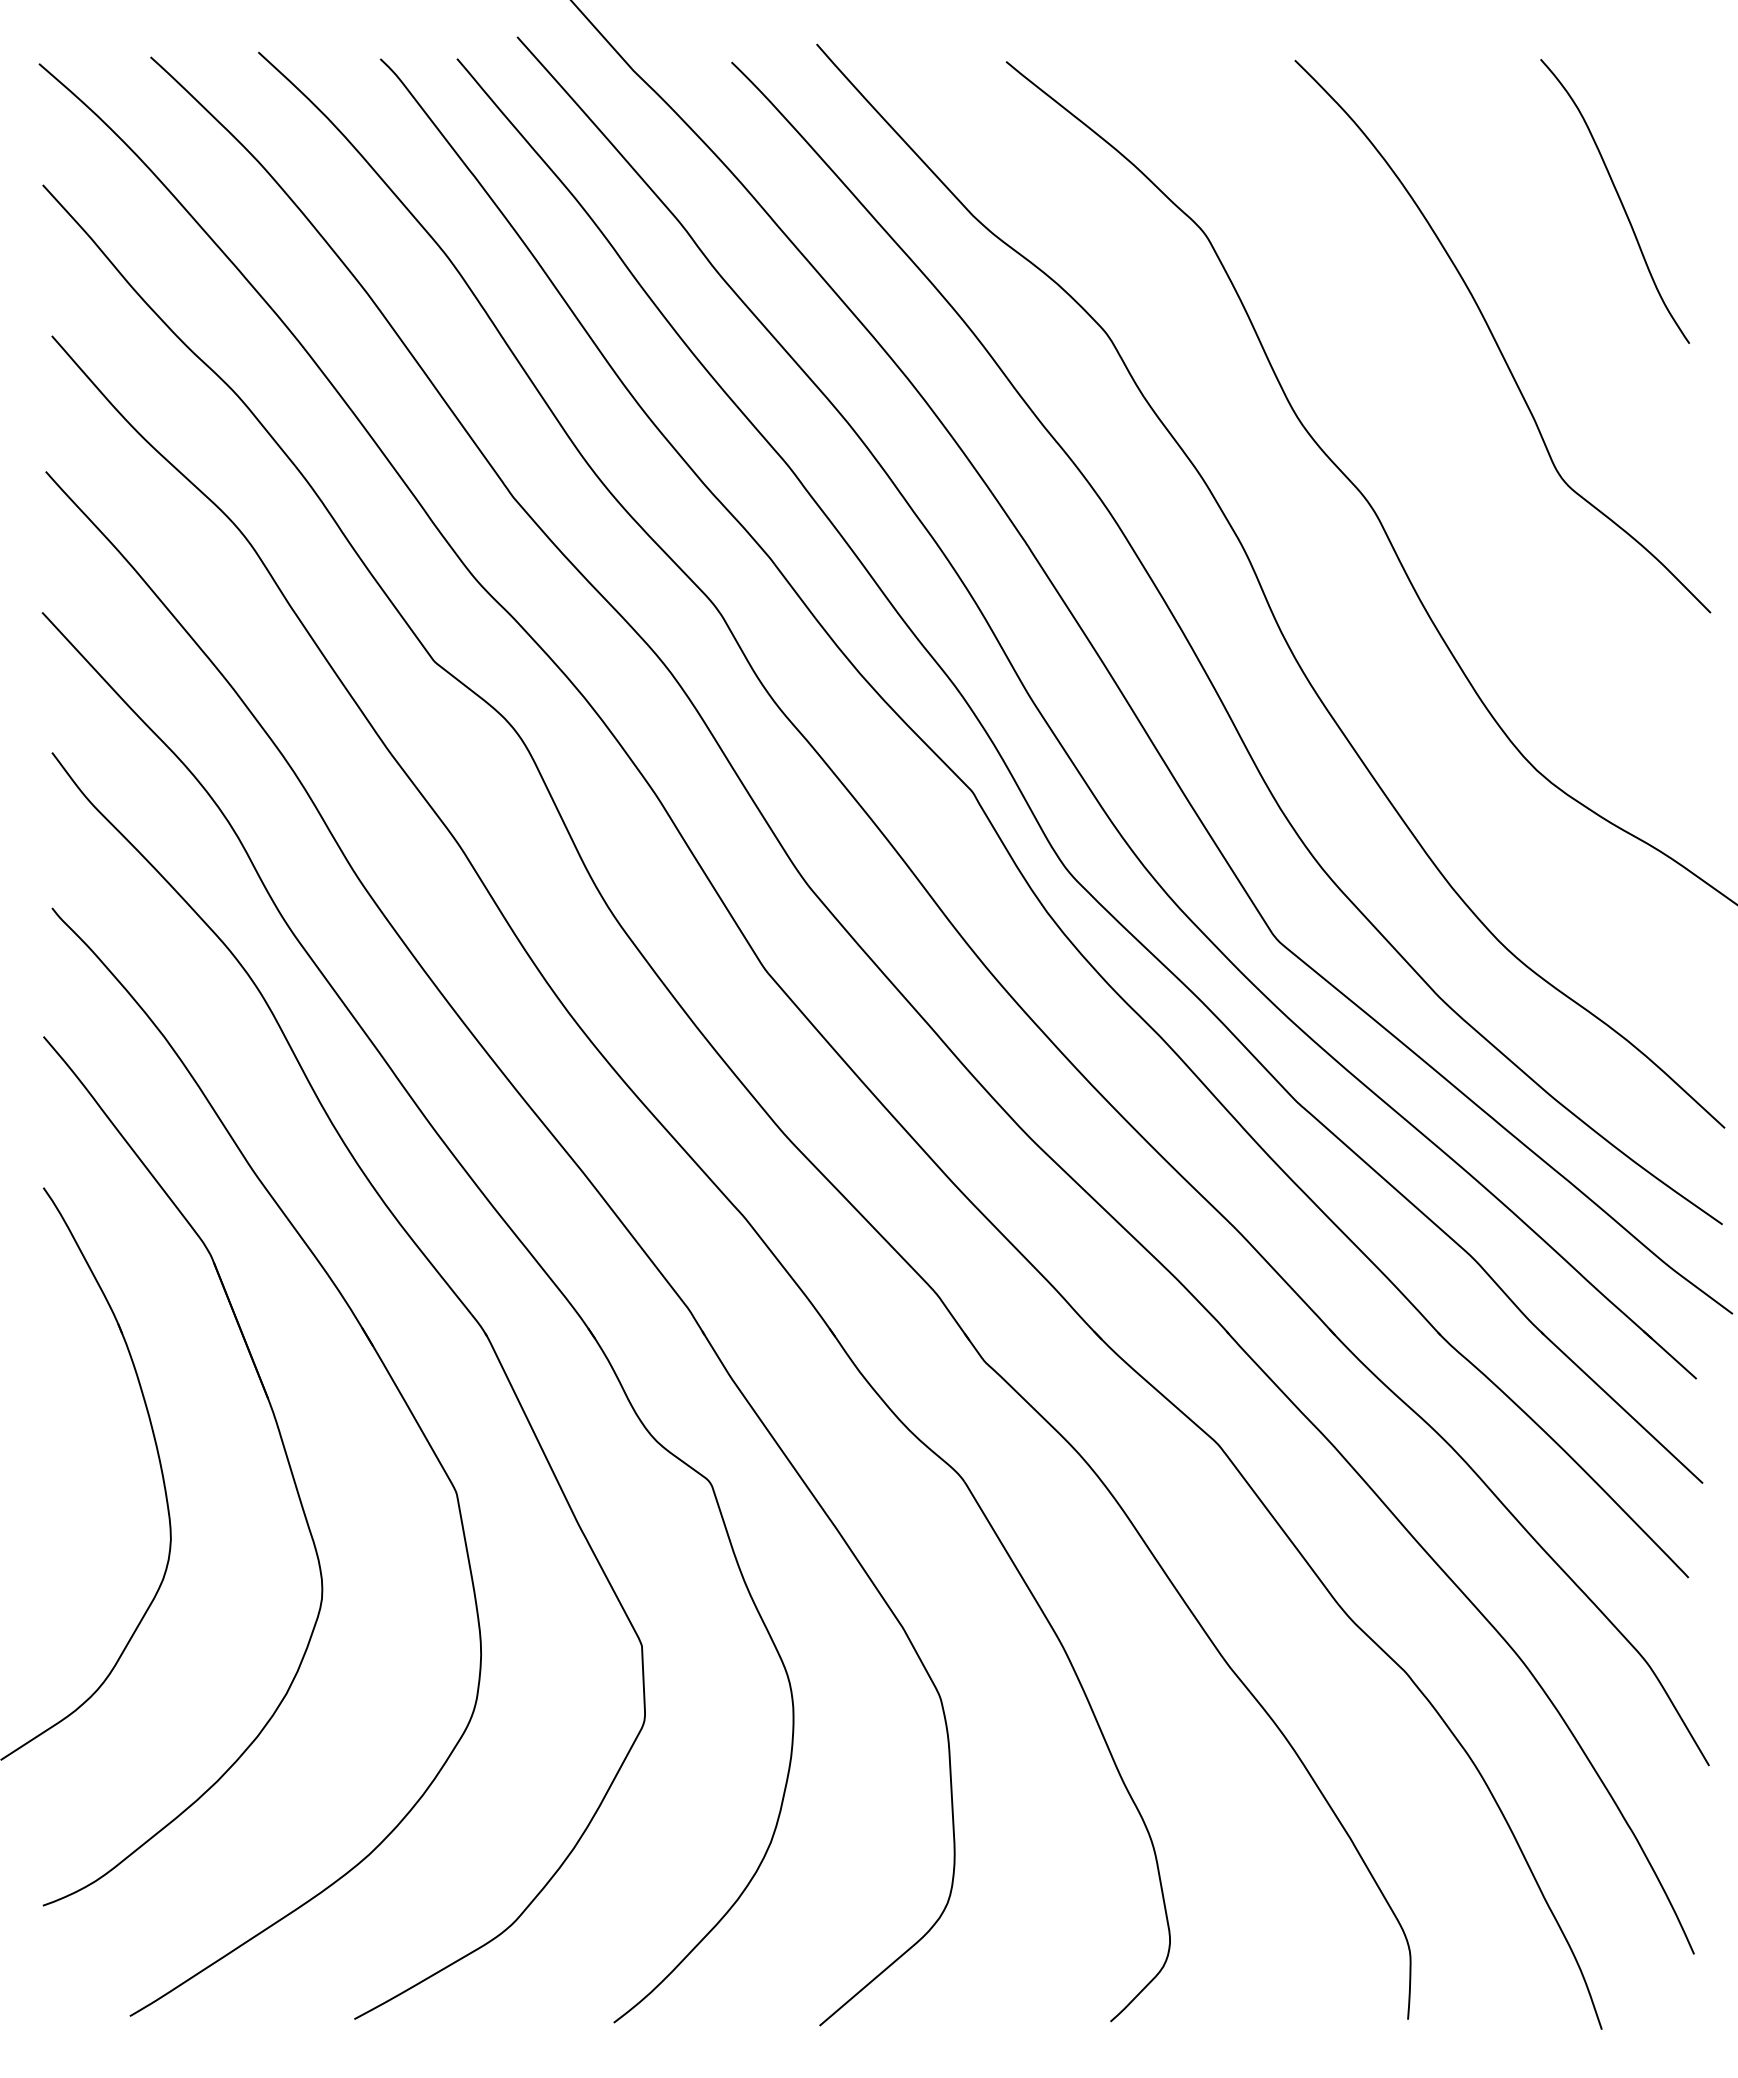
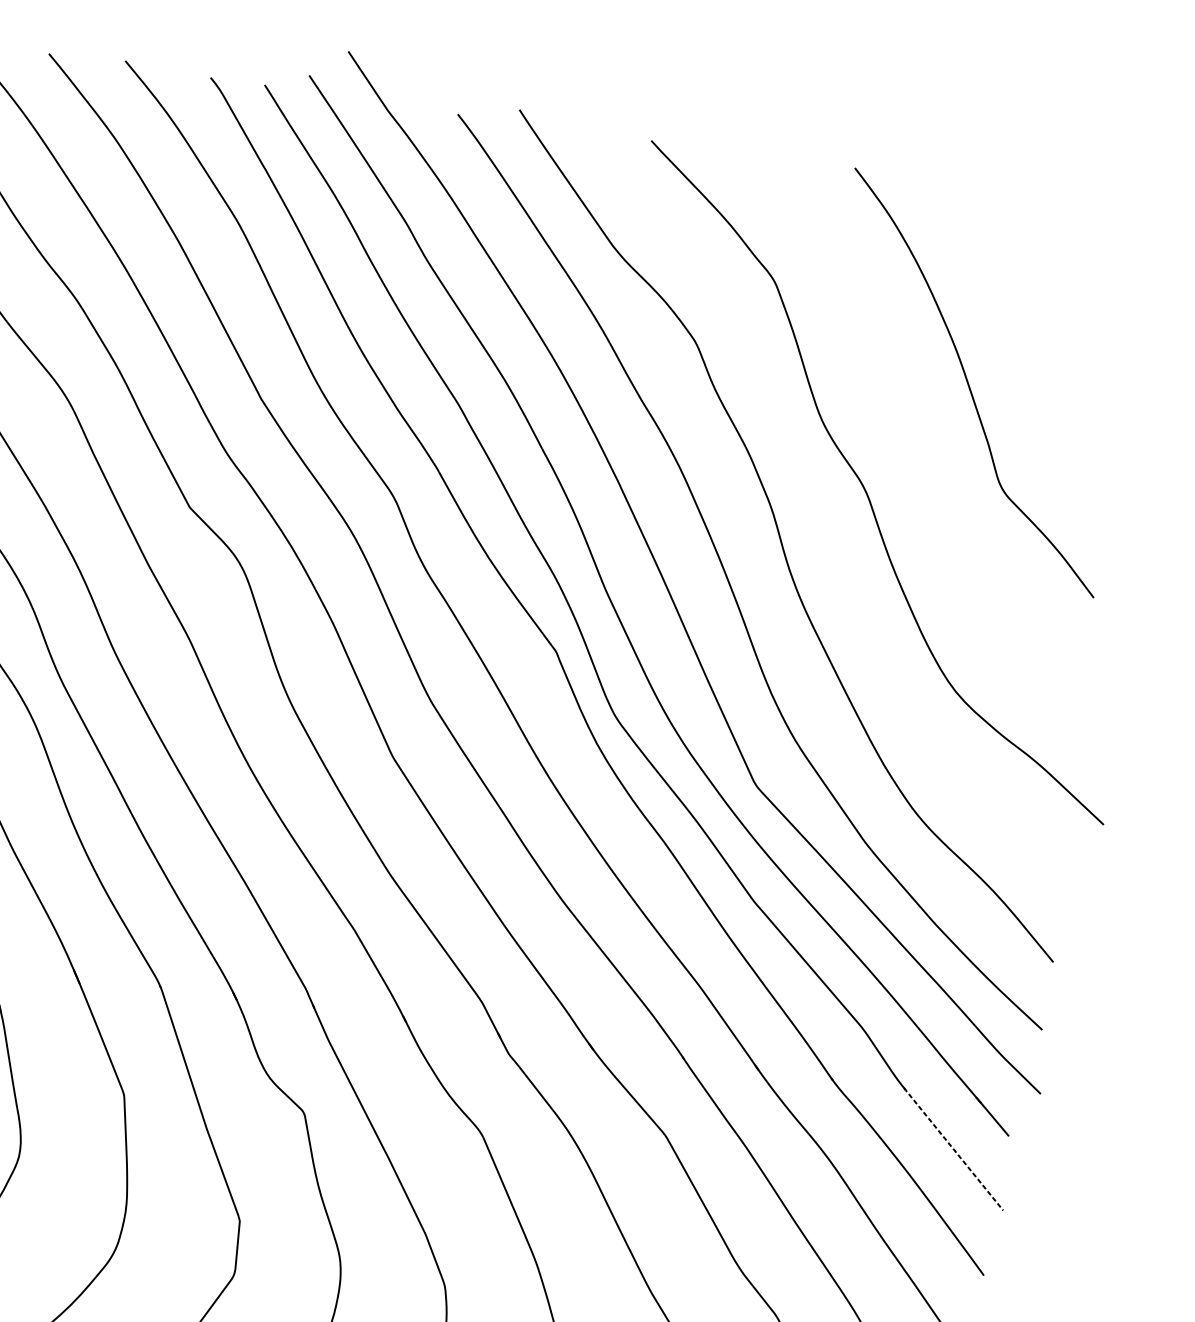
curve: (1618, 198) -> (1069, 296), removed
line: (1621, 1407) -> (953, 1149), solid -> dashed

